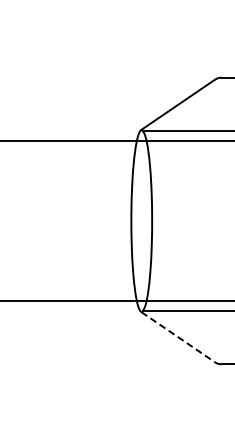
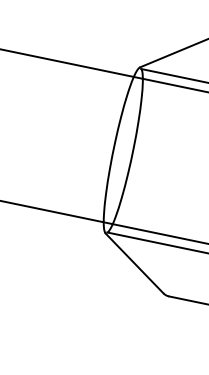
line: (178, 337) -> (134, 263), dashed -> solid

